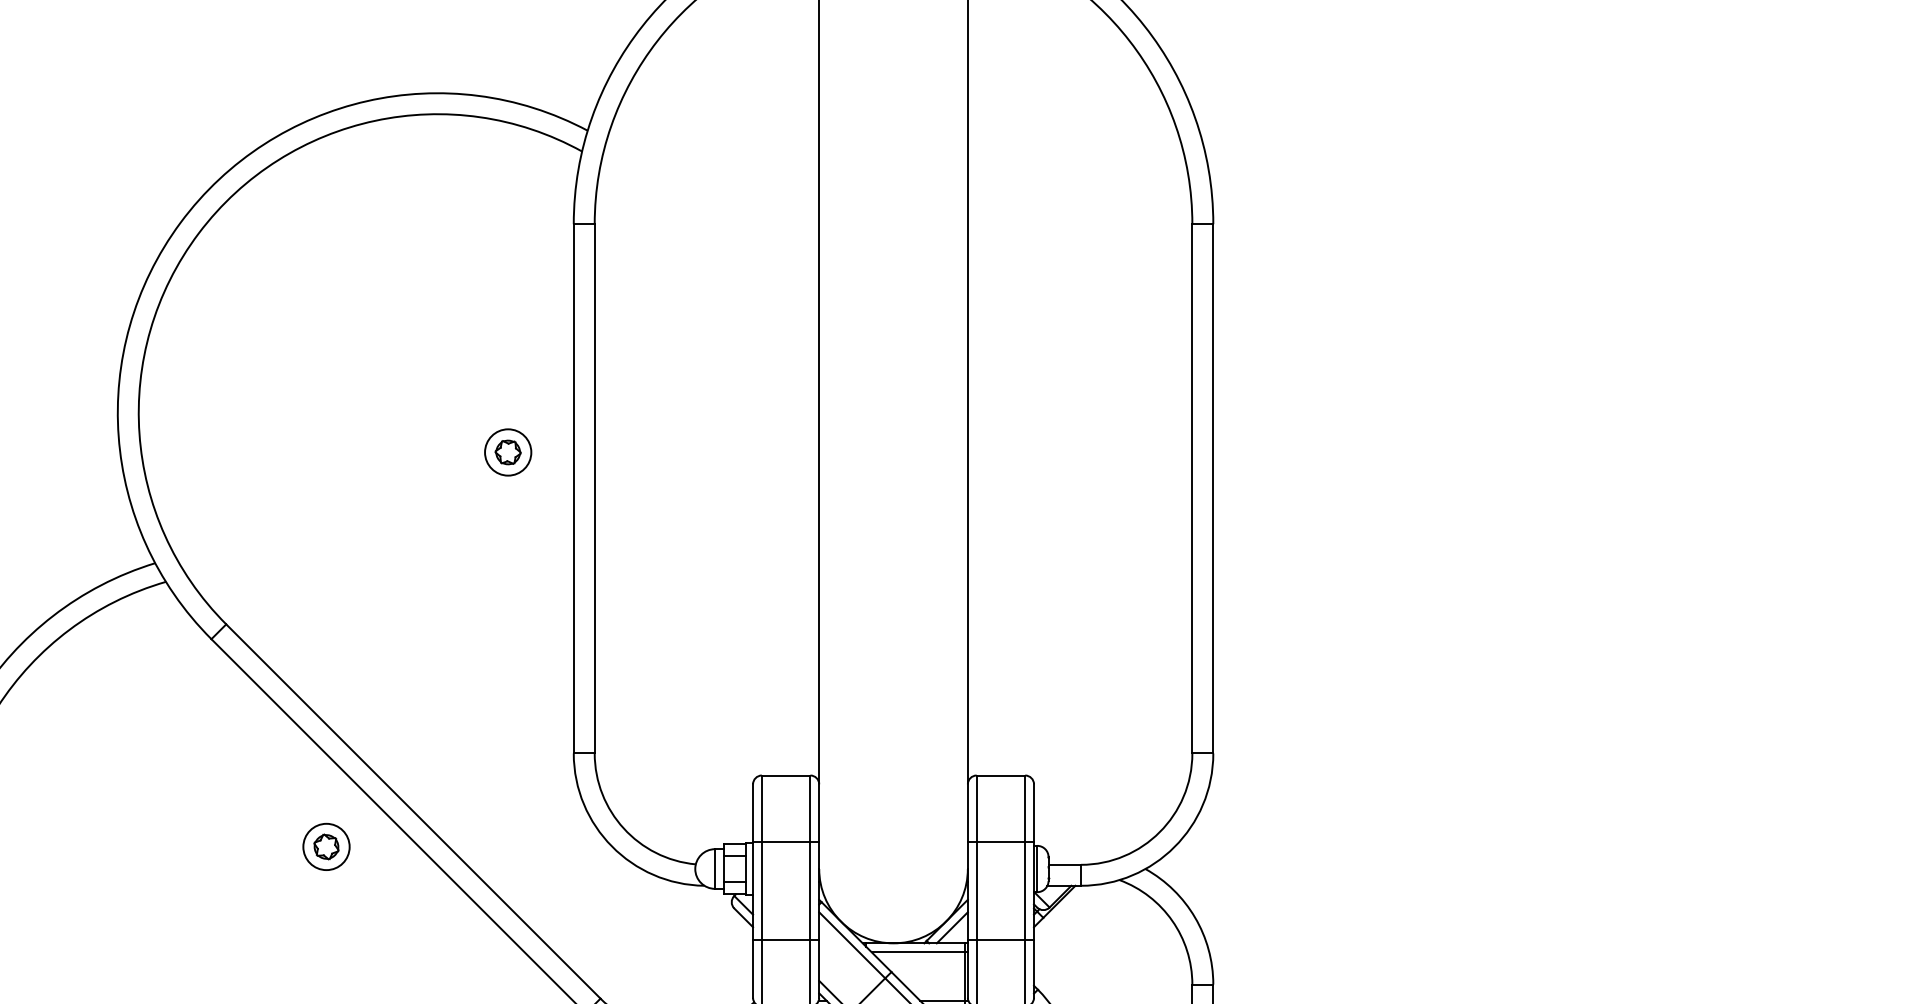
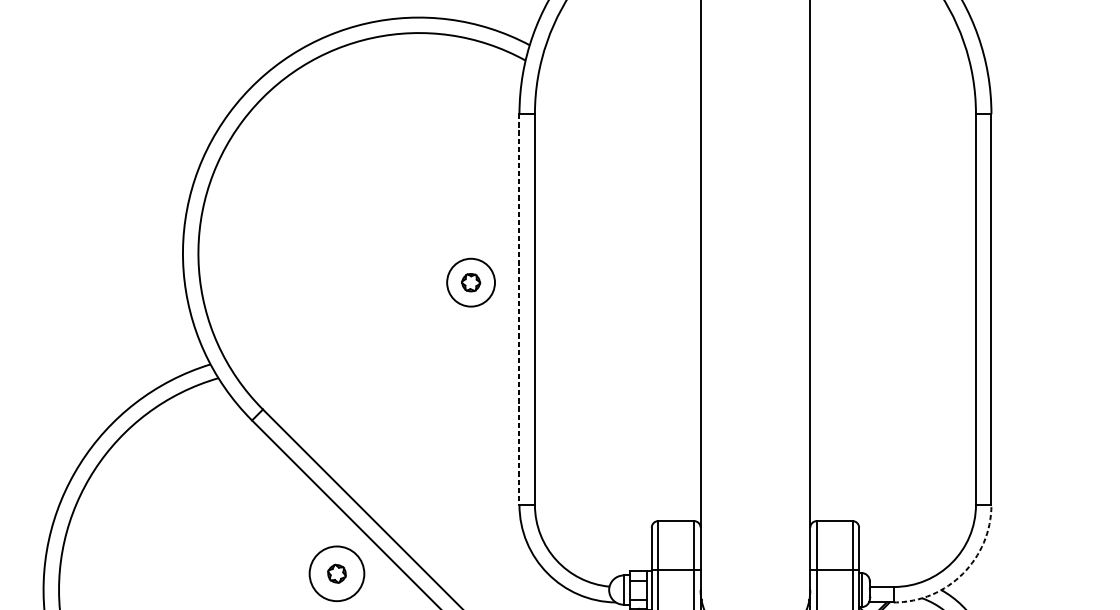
circle: (508, 452) -> (471, 282), size x1.4
line: (573, 488) -> (519, 309), solid -> dashed
circle: (326, 846) -> (336, 573), size x1.6
arc: (1174, 847) -> (962, 574), solid -> dashed

